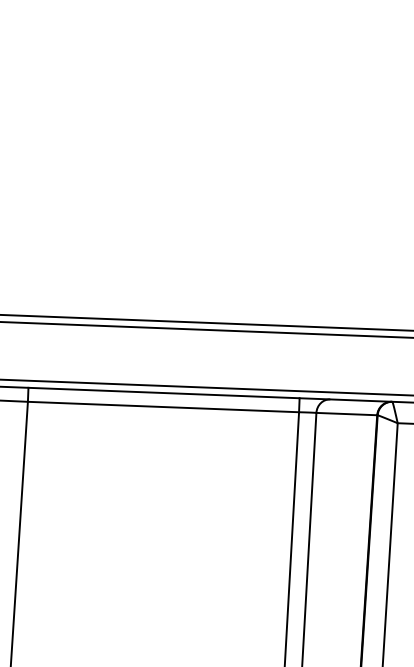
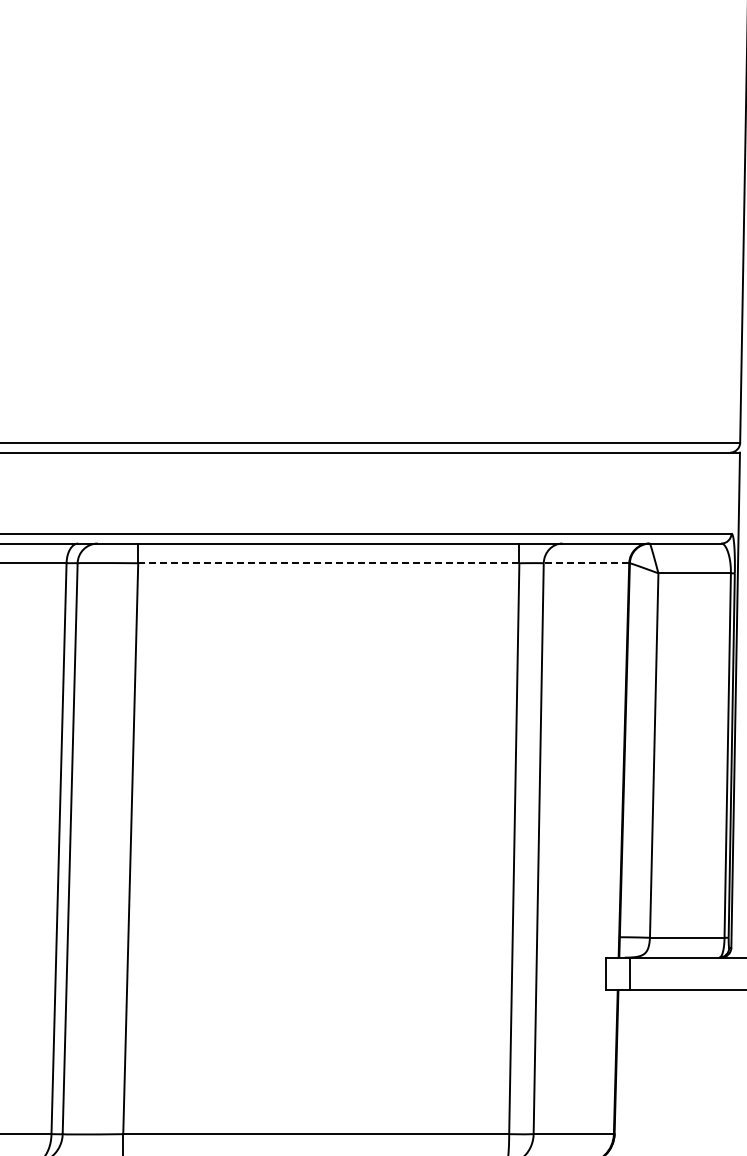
line: (163, 407) -> (328, 563), solid -> dashed
line: (346, 414) -> (586, 563), solid -> dashed

